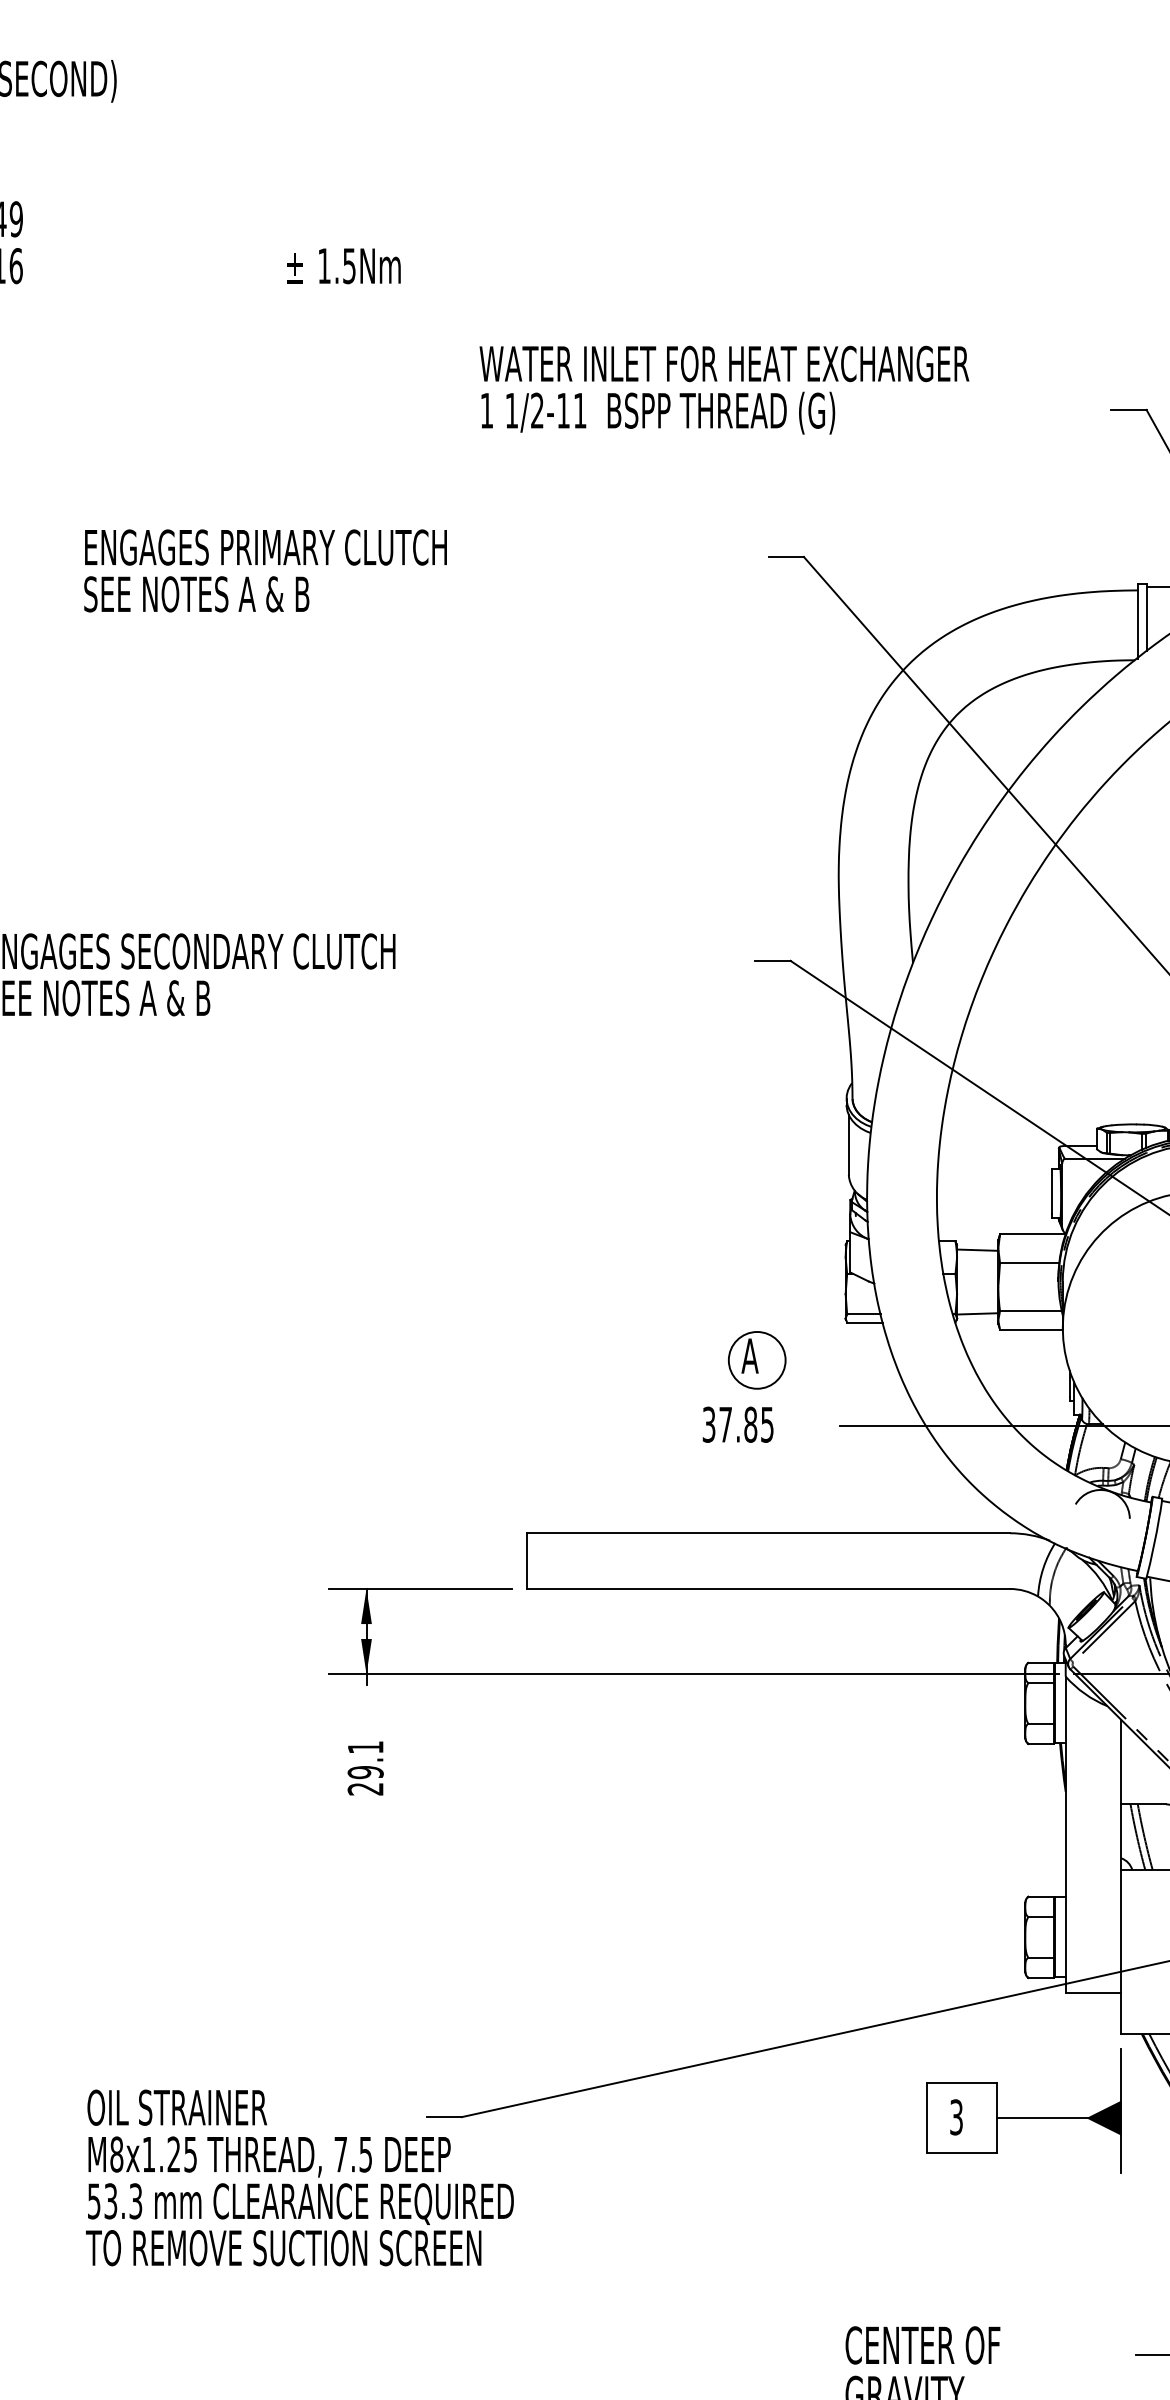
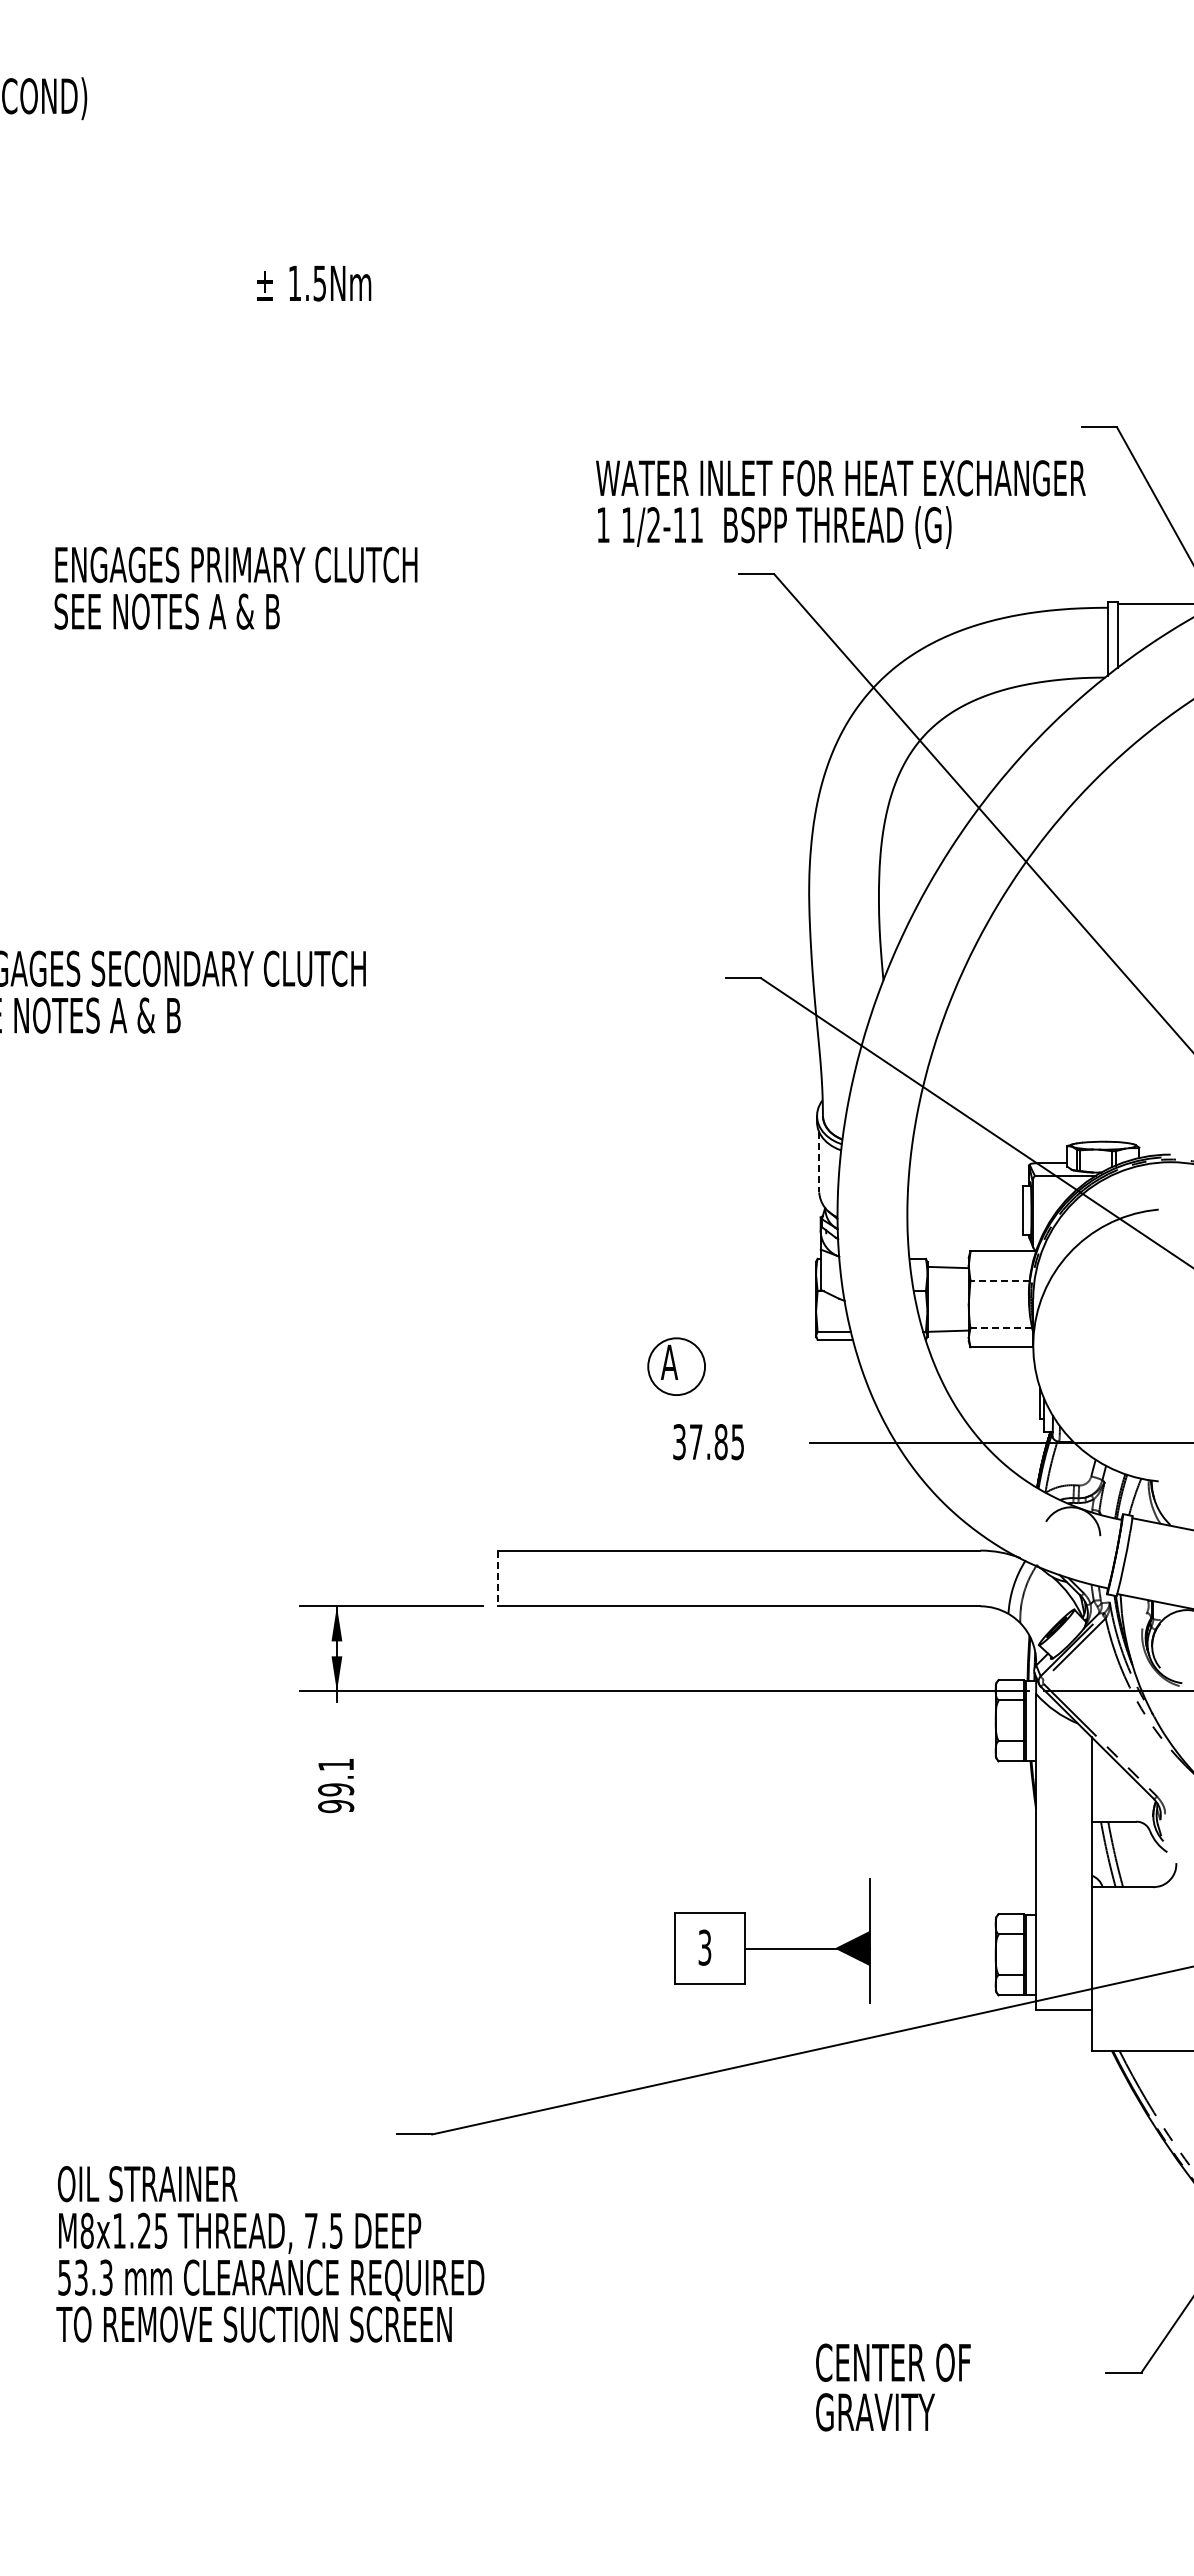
text: (724, 390) -> (840, 504), moved
line: (849, 1145) -> (819, 1162), solid -> dashed
line: (1030, 1263) -> (1000, 1280), solid -> dashed
line: (1031, 1311) -> (1001, 1328), solid -> dashed
part: (757, 1360) -> (676, 1366), moved
line: (527, 1561) -> (497, 1578), solid -> dashed
text: (366, 1789) -> (336, 1806), 29.1 -> 99.1
part: (1024, 2118) -> (772, 1948), moved
text: (300, 2178) -> (270, 2254), moved

